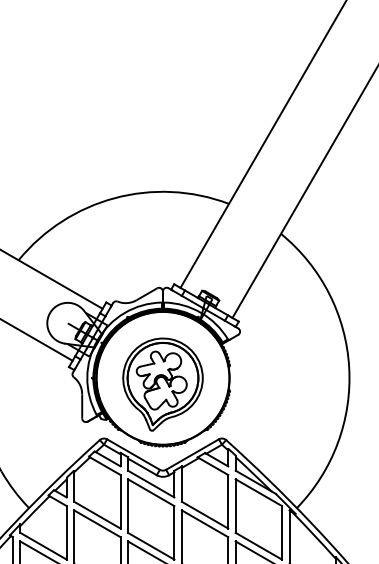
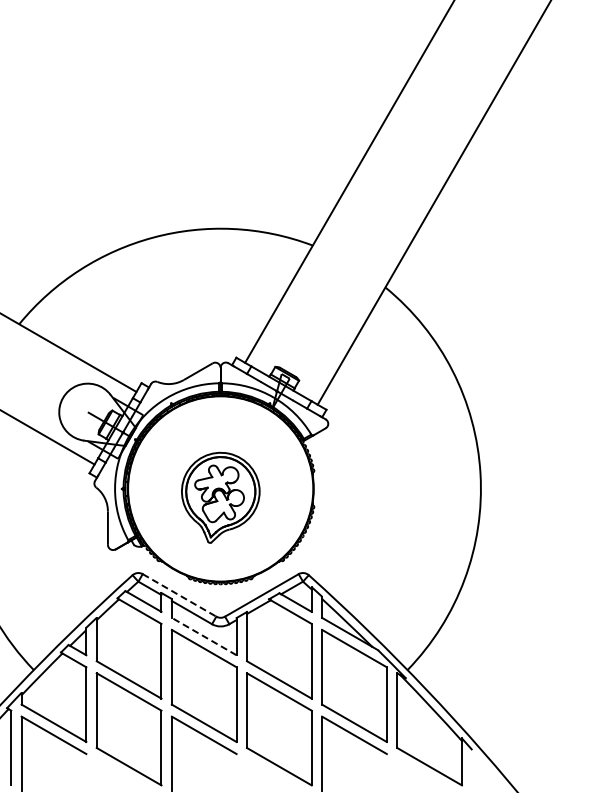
part: (162, 384) -> (220, 497), size x0.7
line: (133, 454) -> (179, 595), solid -> dashed
line: (150, 484) -> (203, 636), solid -> dashed

